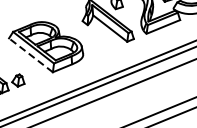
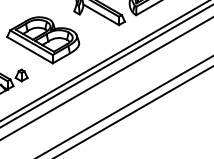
line: (30, 54) -> (29, 49), dashed -> solid

